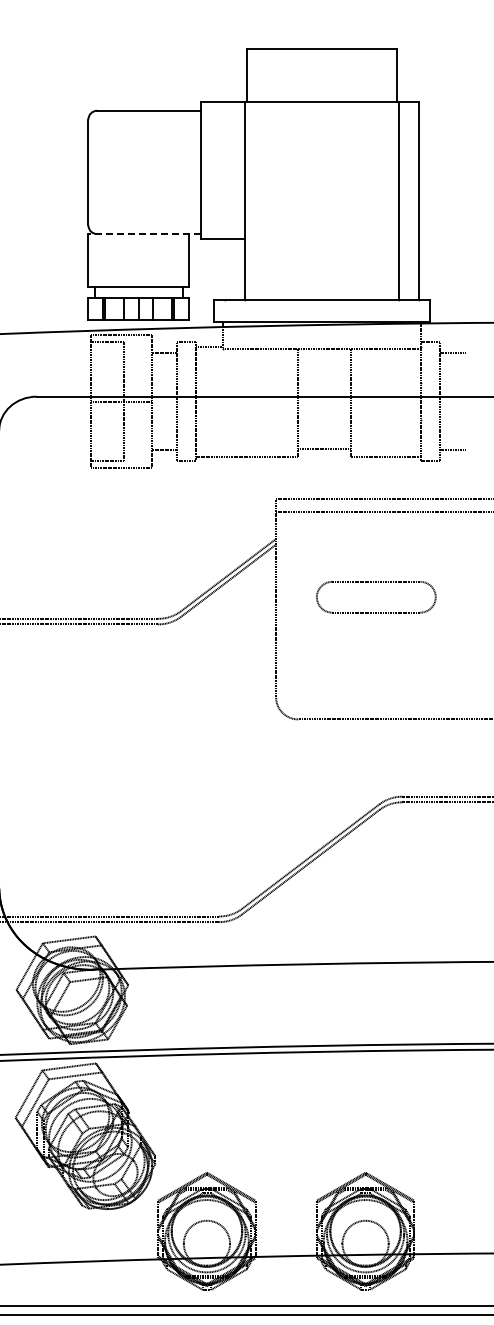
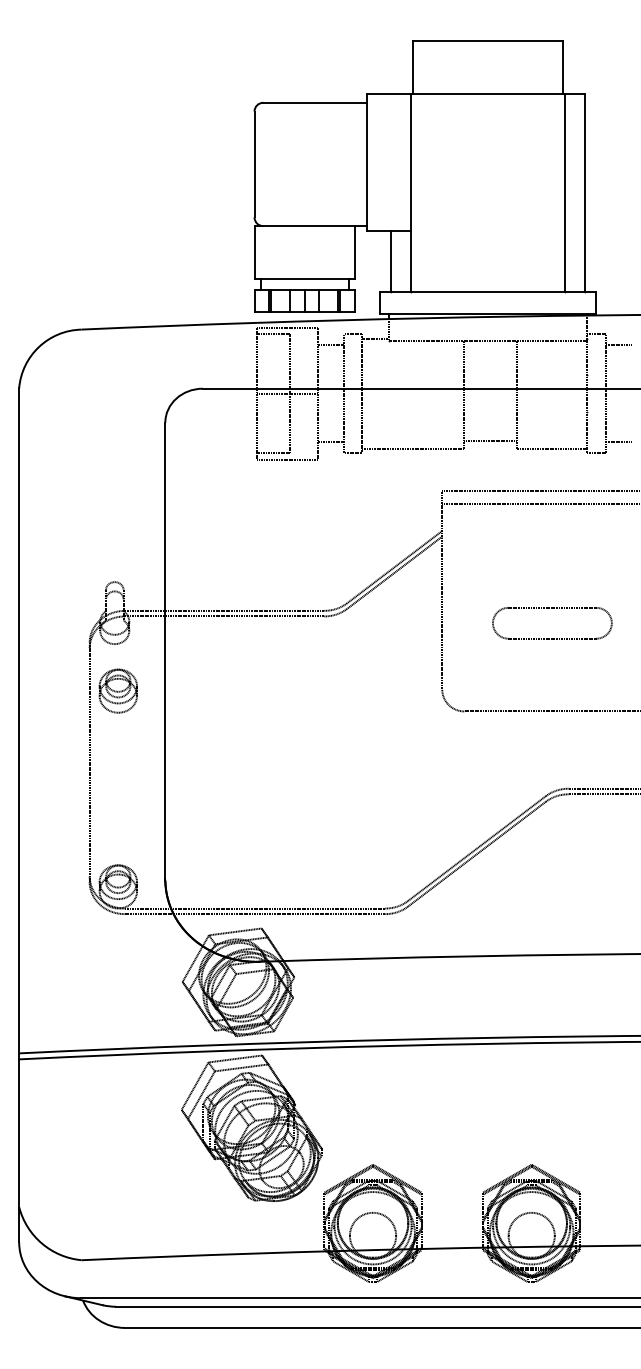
line: (144, 234) -> (310, 226), dashed -> solid
line: (225, 269) -> (391, 261), added
part: (376, 582) -> (552, 608), moved

